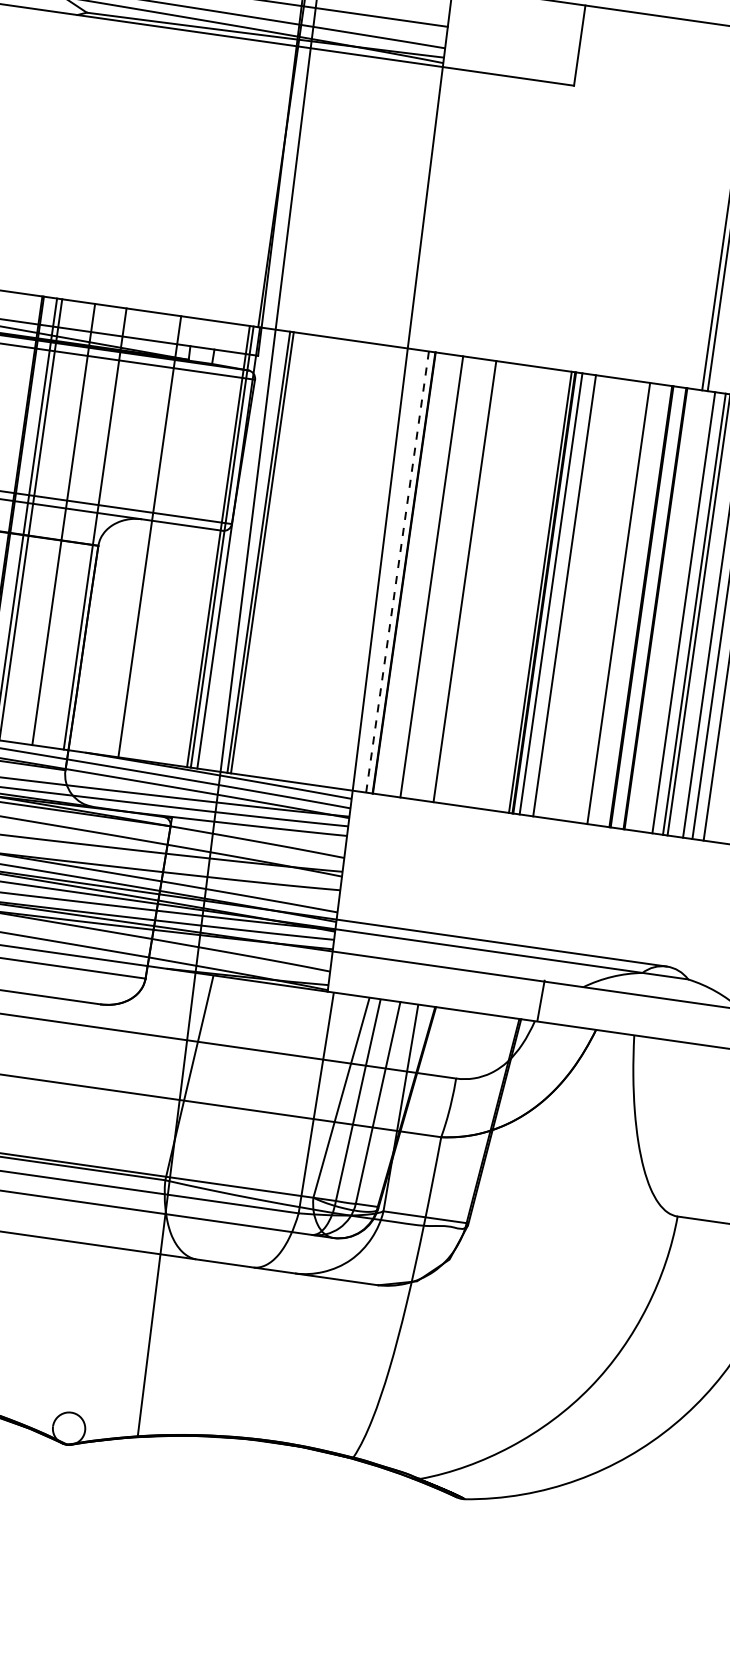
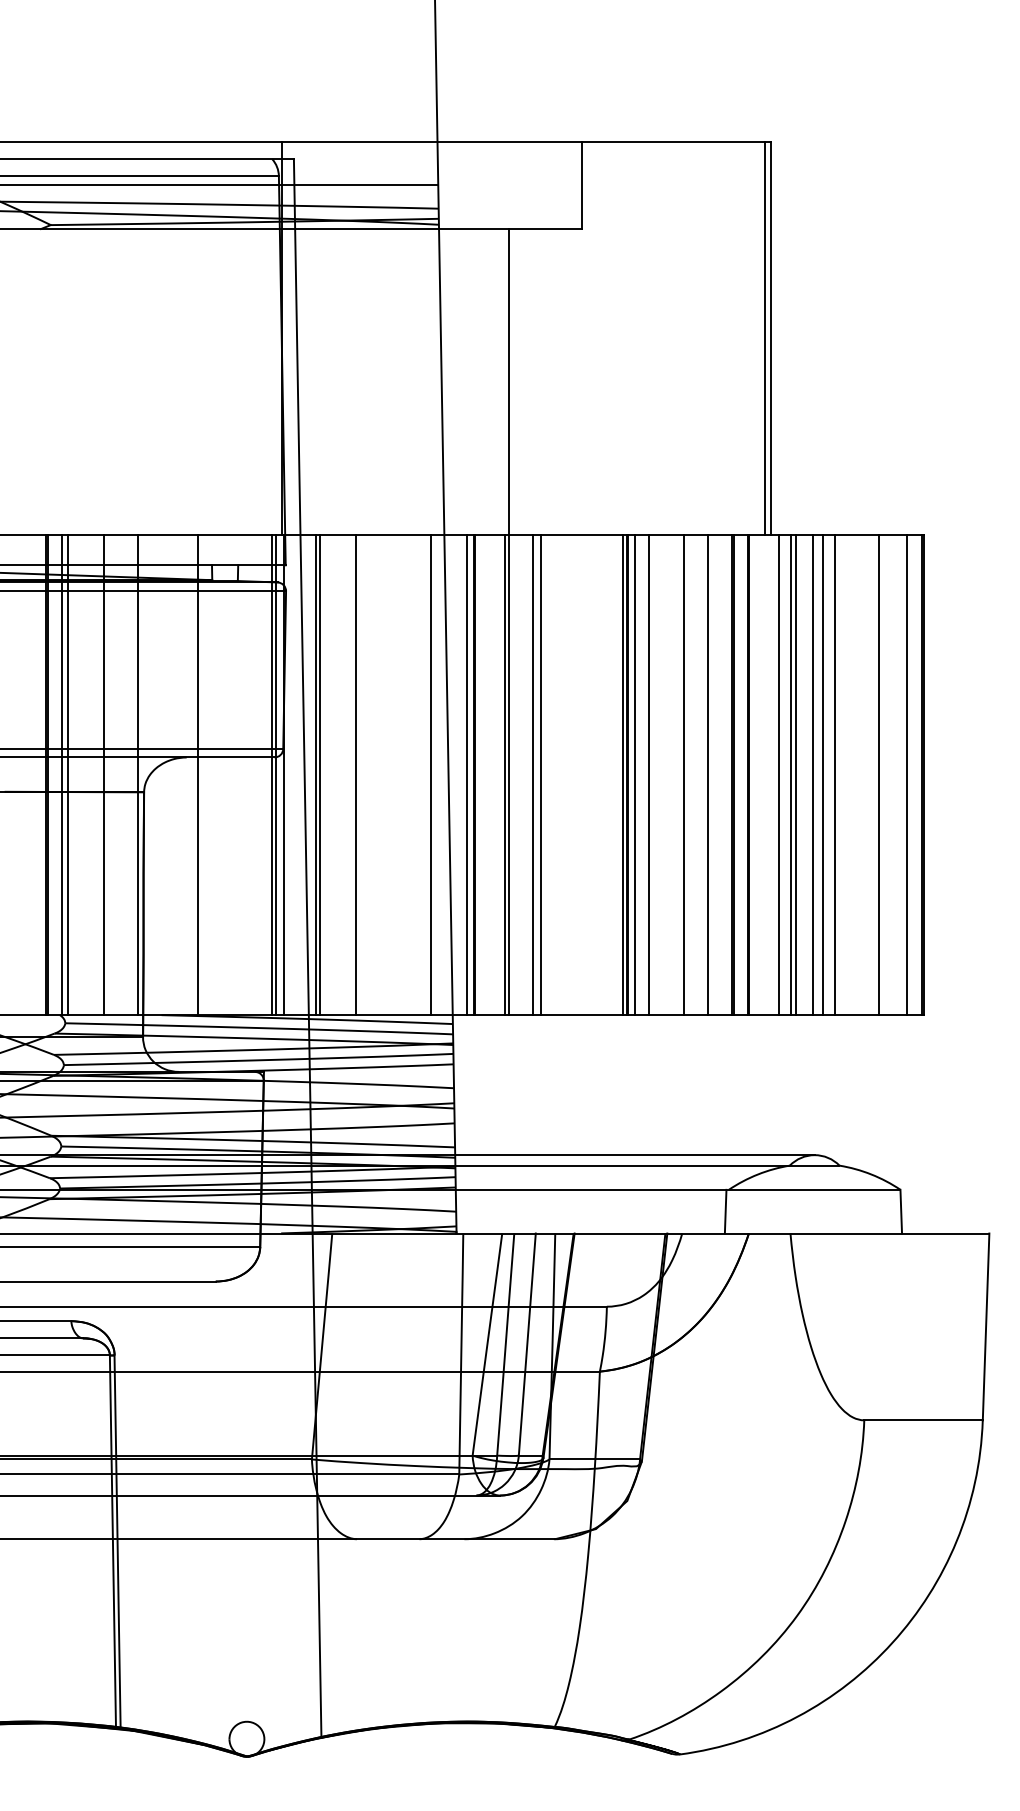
line: (455, 437) -> (508, 622), added
line: (295, 557) -> (356, 774), added
line: (363, 566) -> (430, 774), added
line: (397, 572) -> (467, 775), dashed -> solid
line: (457, 580) -> (532, 774), added
line: (596, 599) -> (683, 774), added
line: (540, 1000) -> (725, 1211), moved

